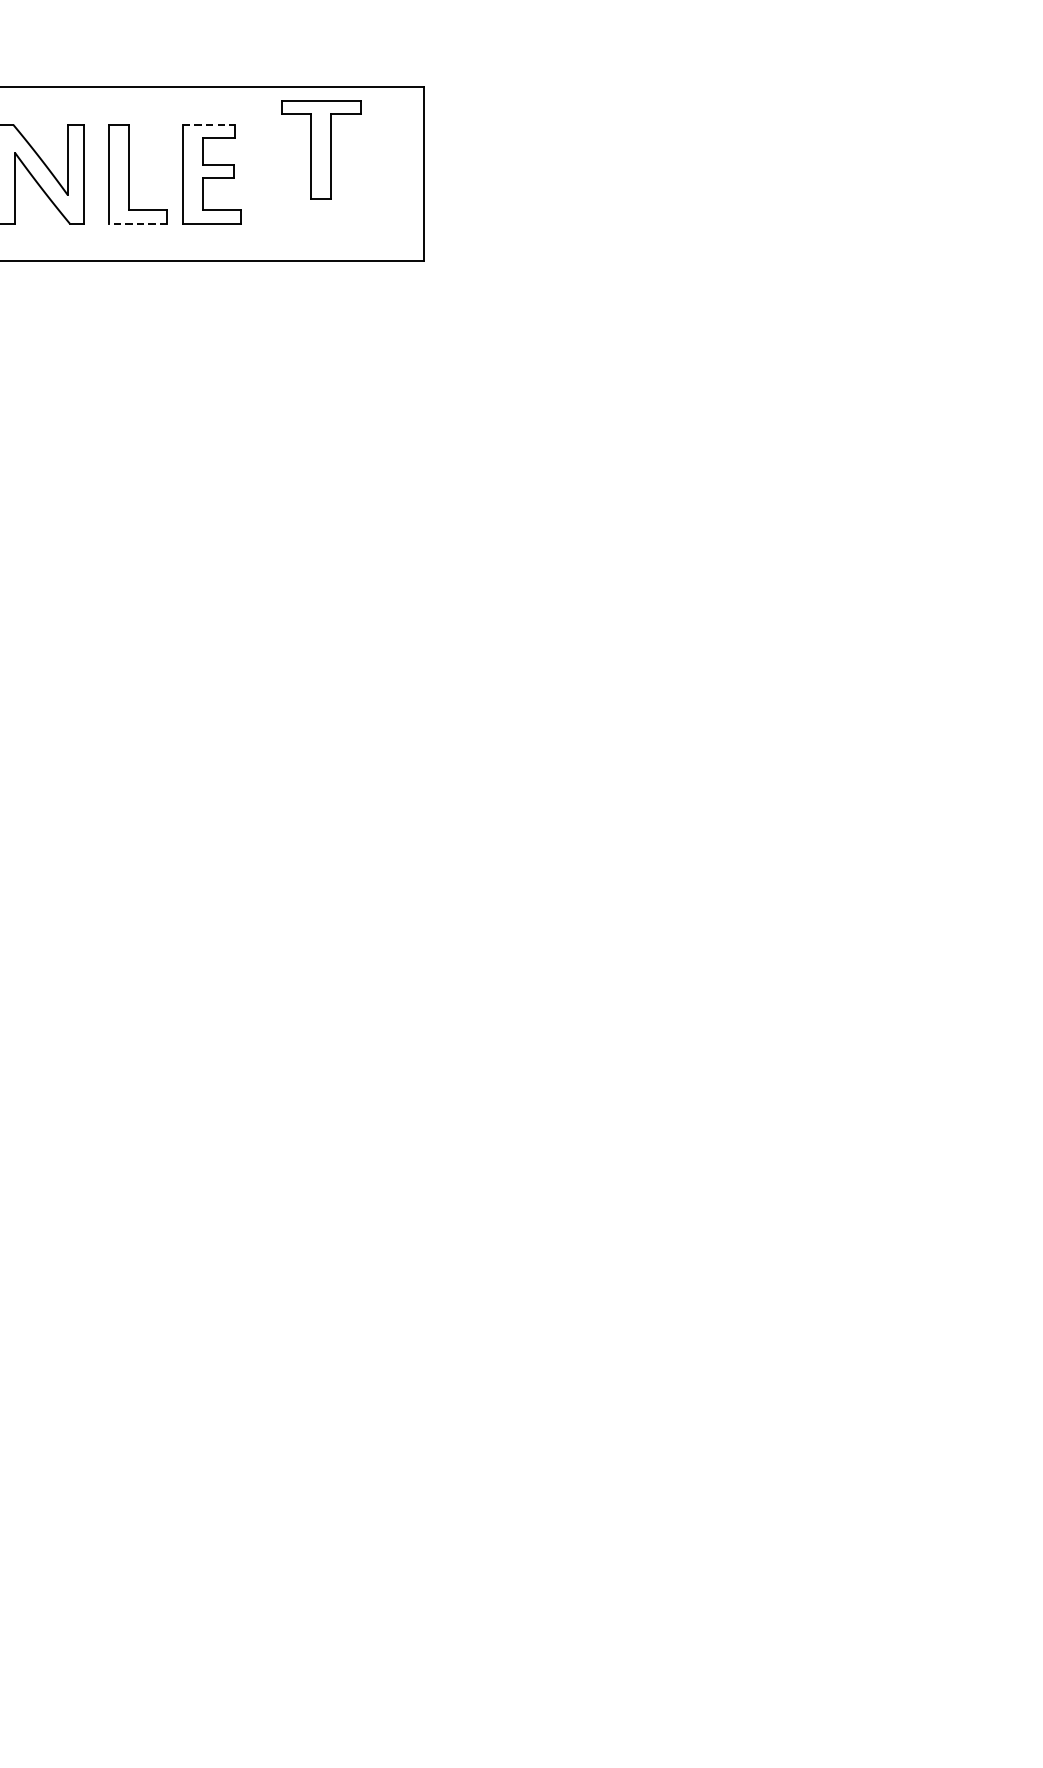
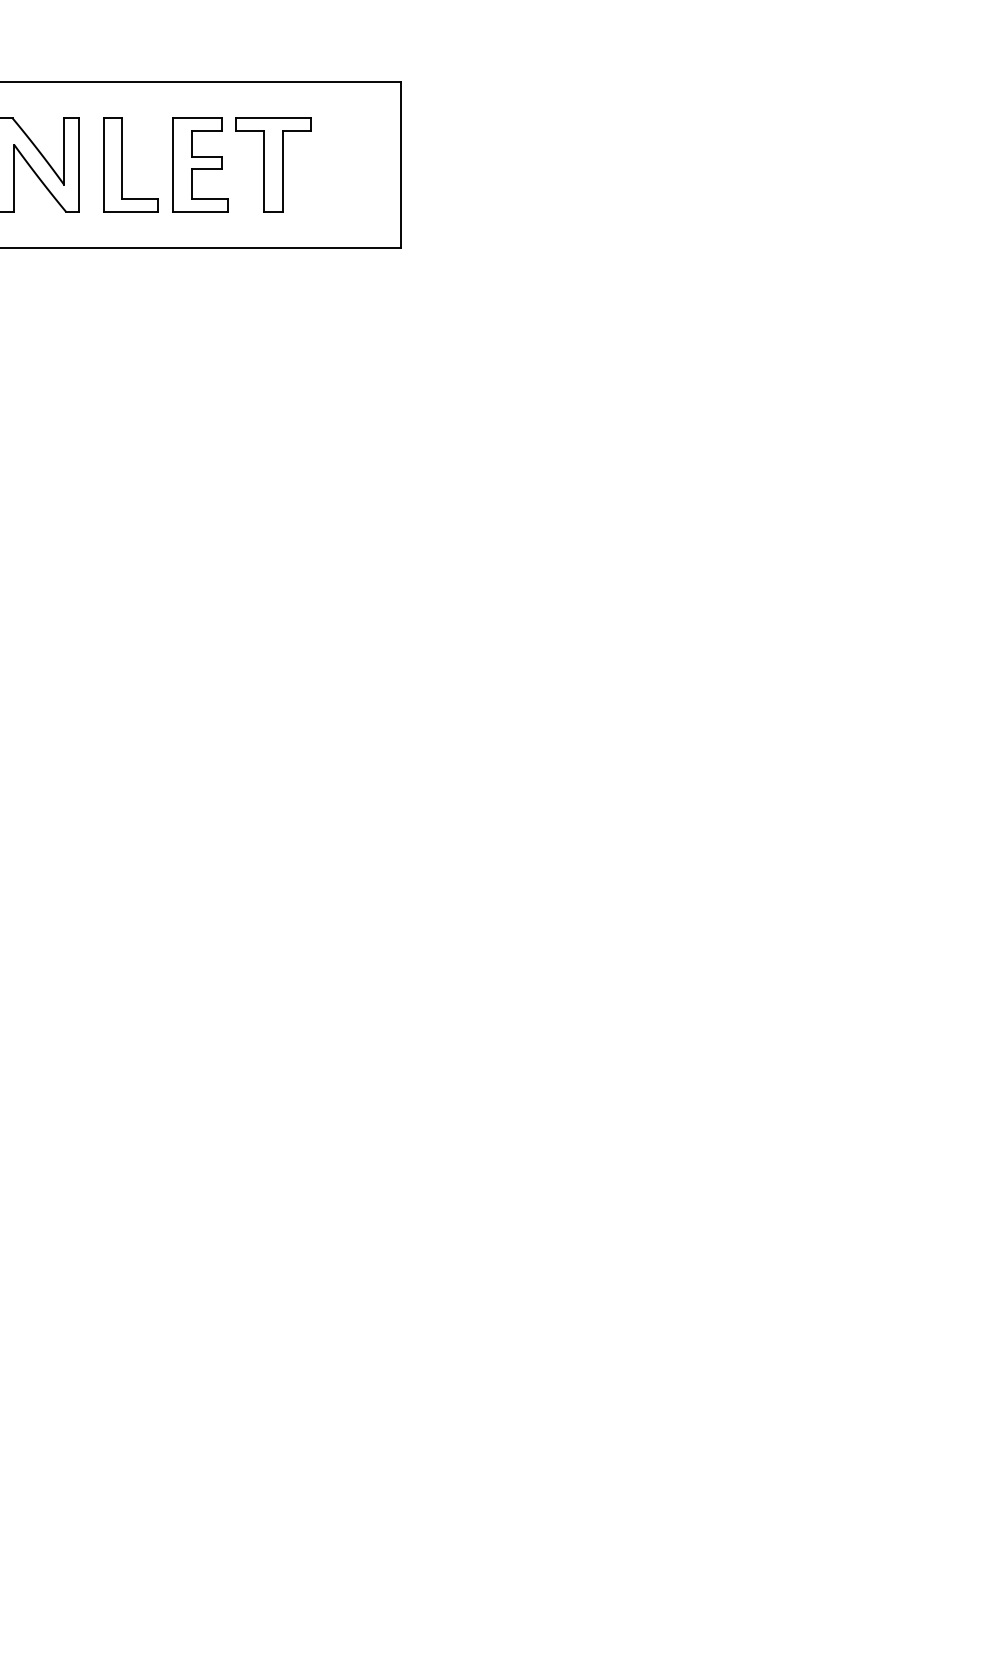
line: (208, 125) -> (197, 118), dashed -> solid
part: (321, 149) -> (273, 164), moved
line: (137, 223) -> (130, 211), dashed -> solid

